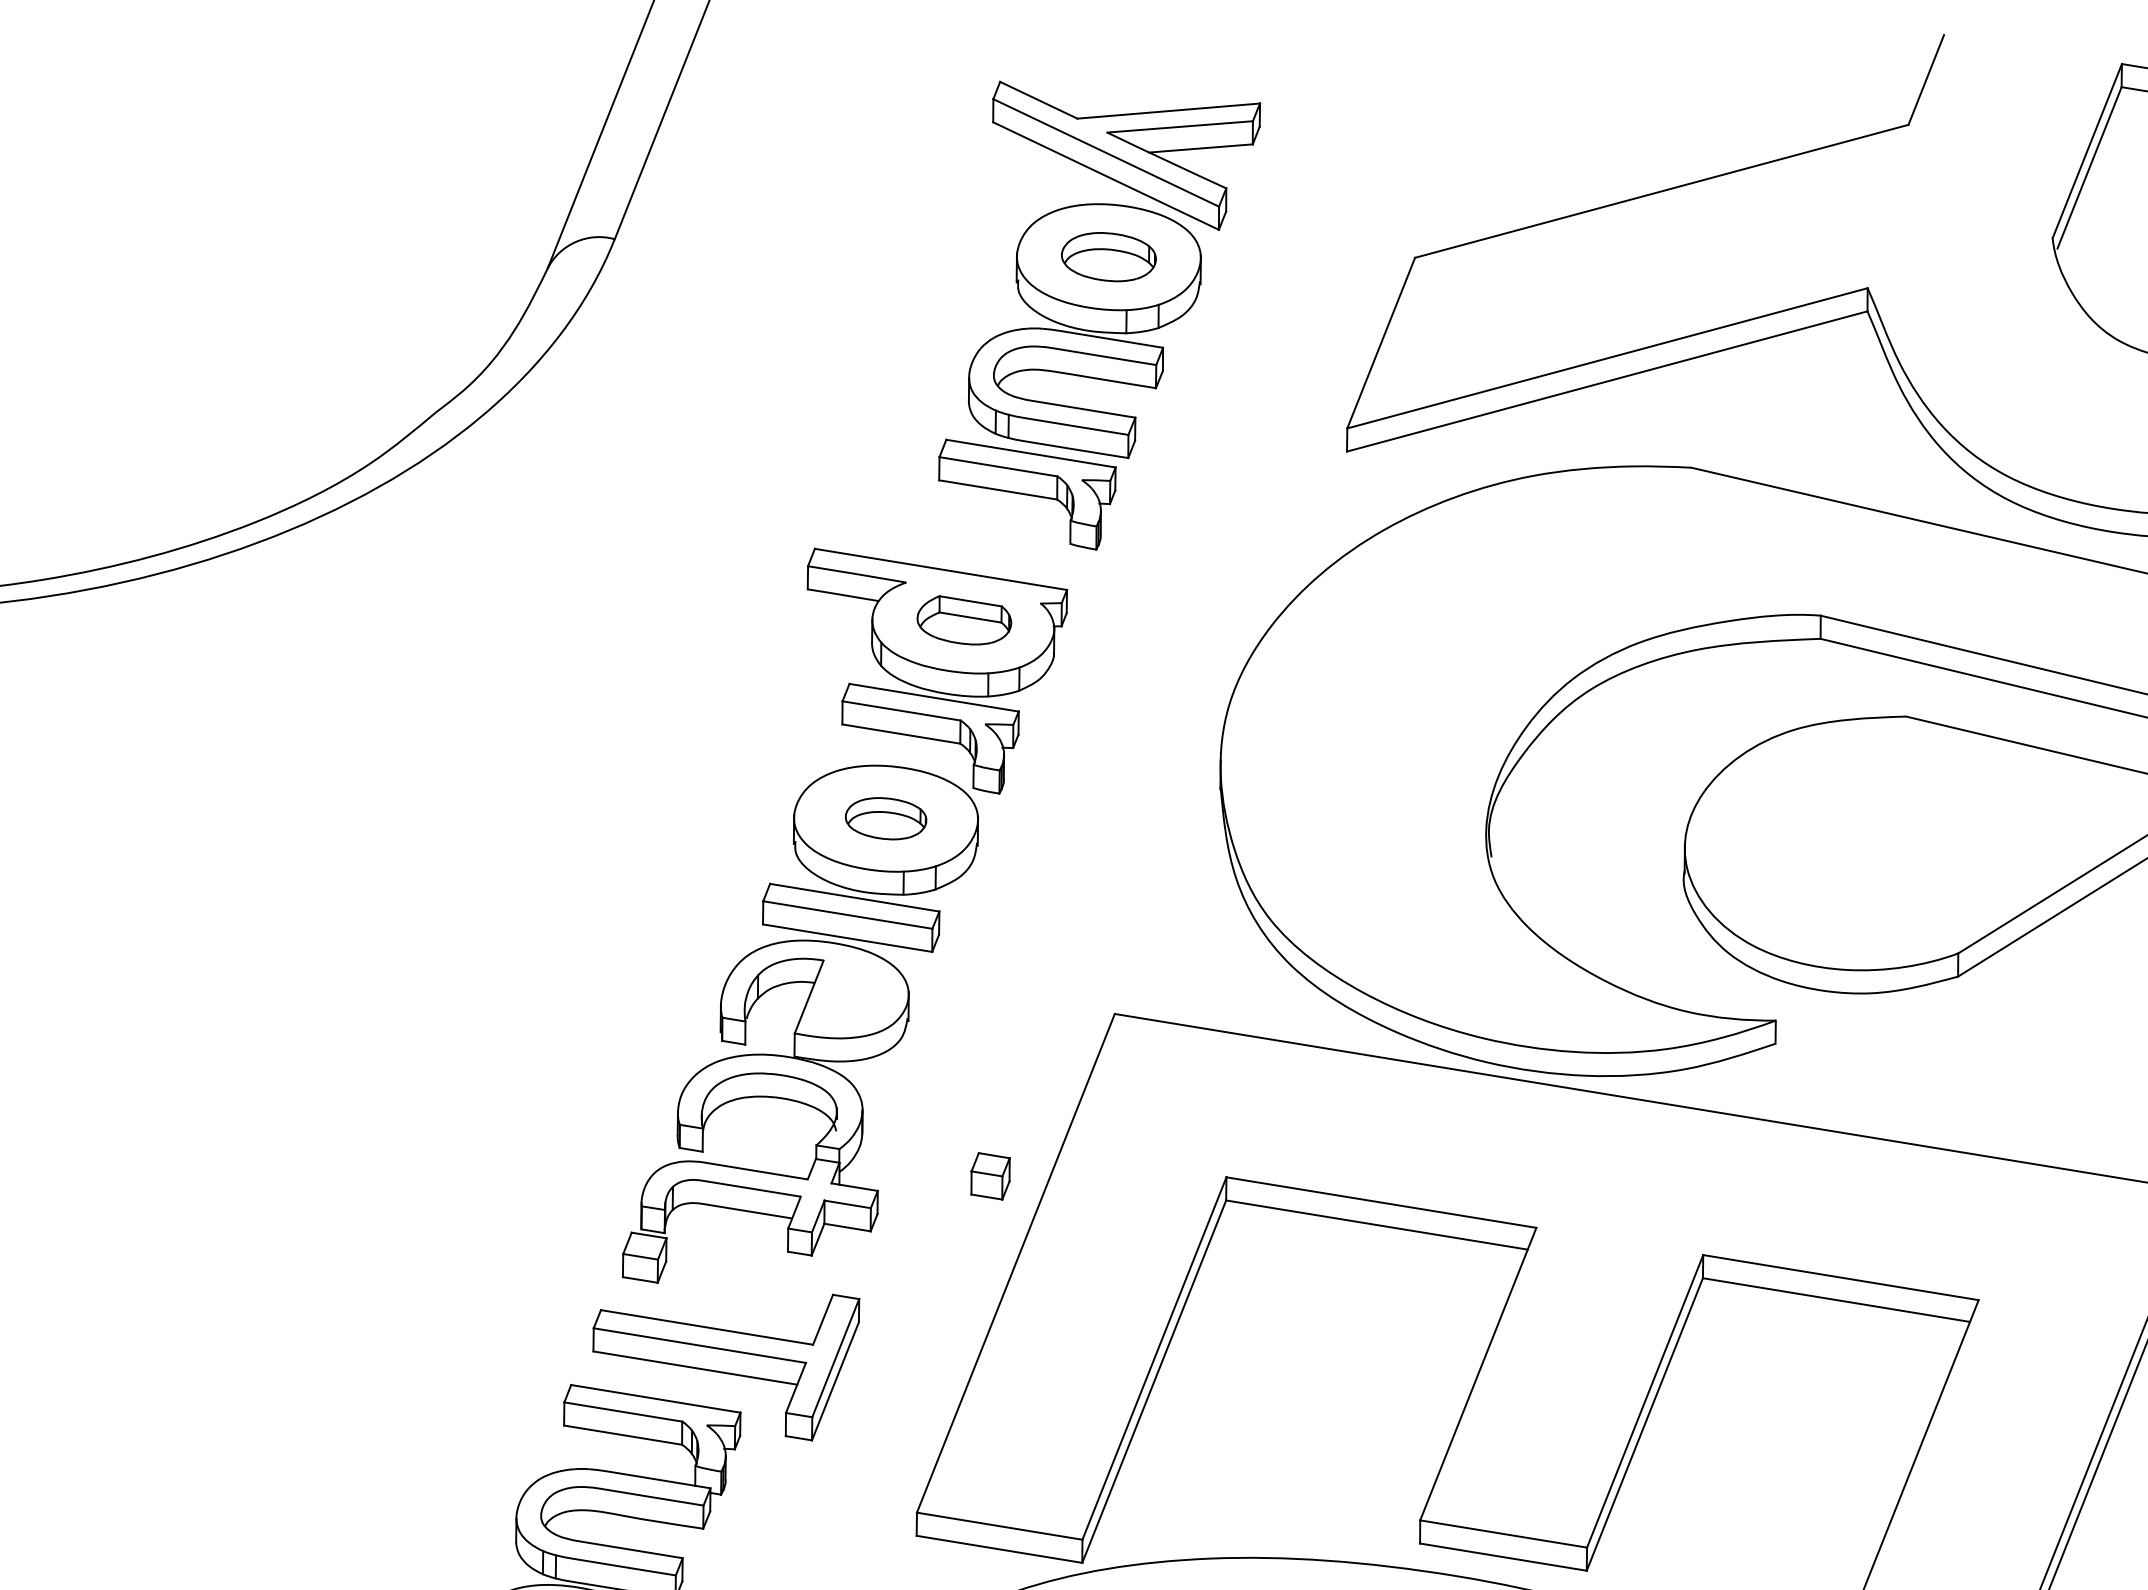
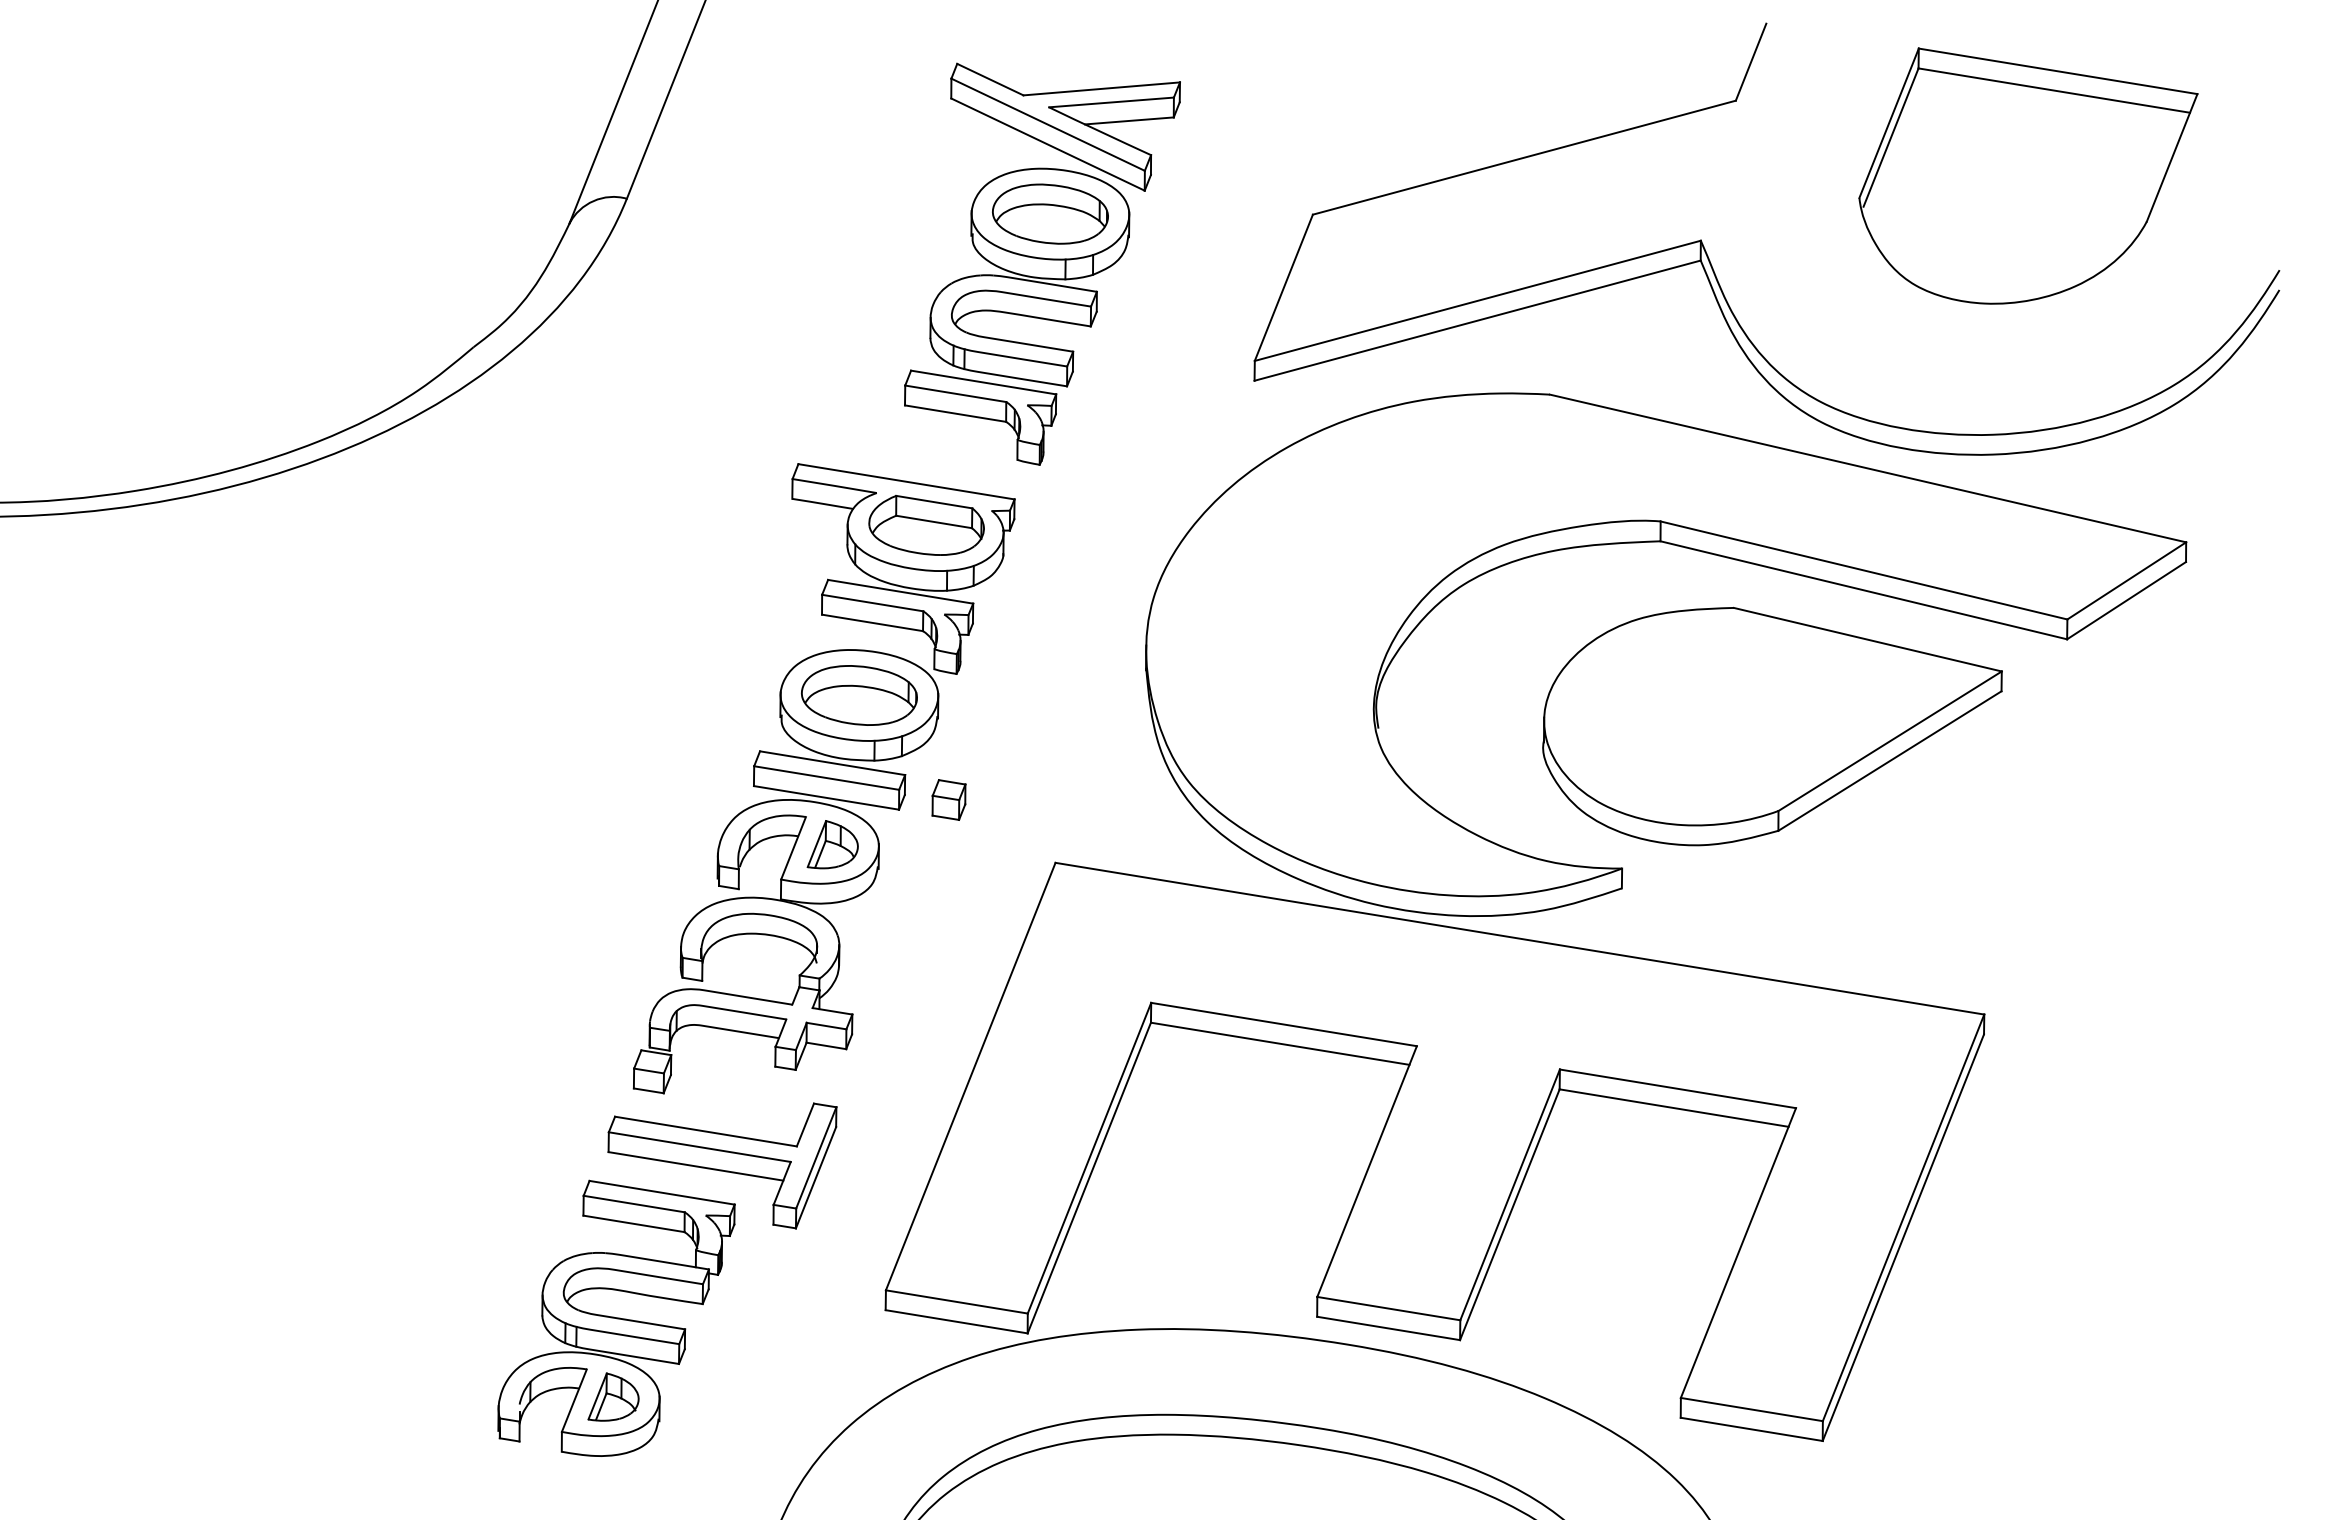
part: (1108, 256) -> (1050, 213), size x1.43
part: (964, 620) -> (926, 525), size x1.43
part: (886, 818) -> (859, 695), size x1.67
part: (854, 992) -> (832, 844), added
part: (989, 1175) -> (948, 799), moved

